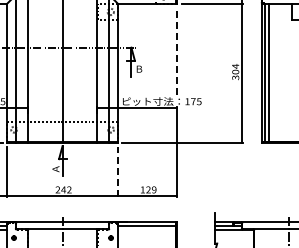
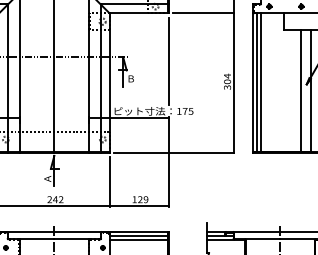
line: (176, 51) -> (168, 61), dashed -> solid
line: (117, 171) -> (109, 181), dashed -> solid
line: (146, 229) -> (138, 239), added

